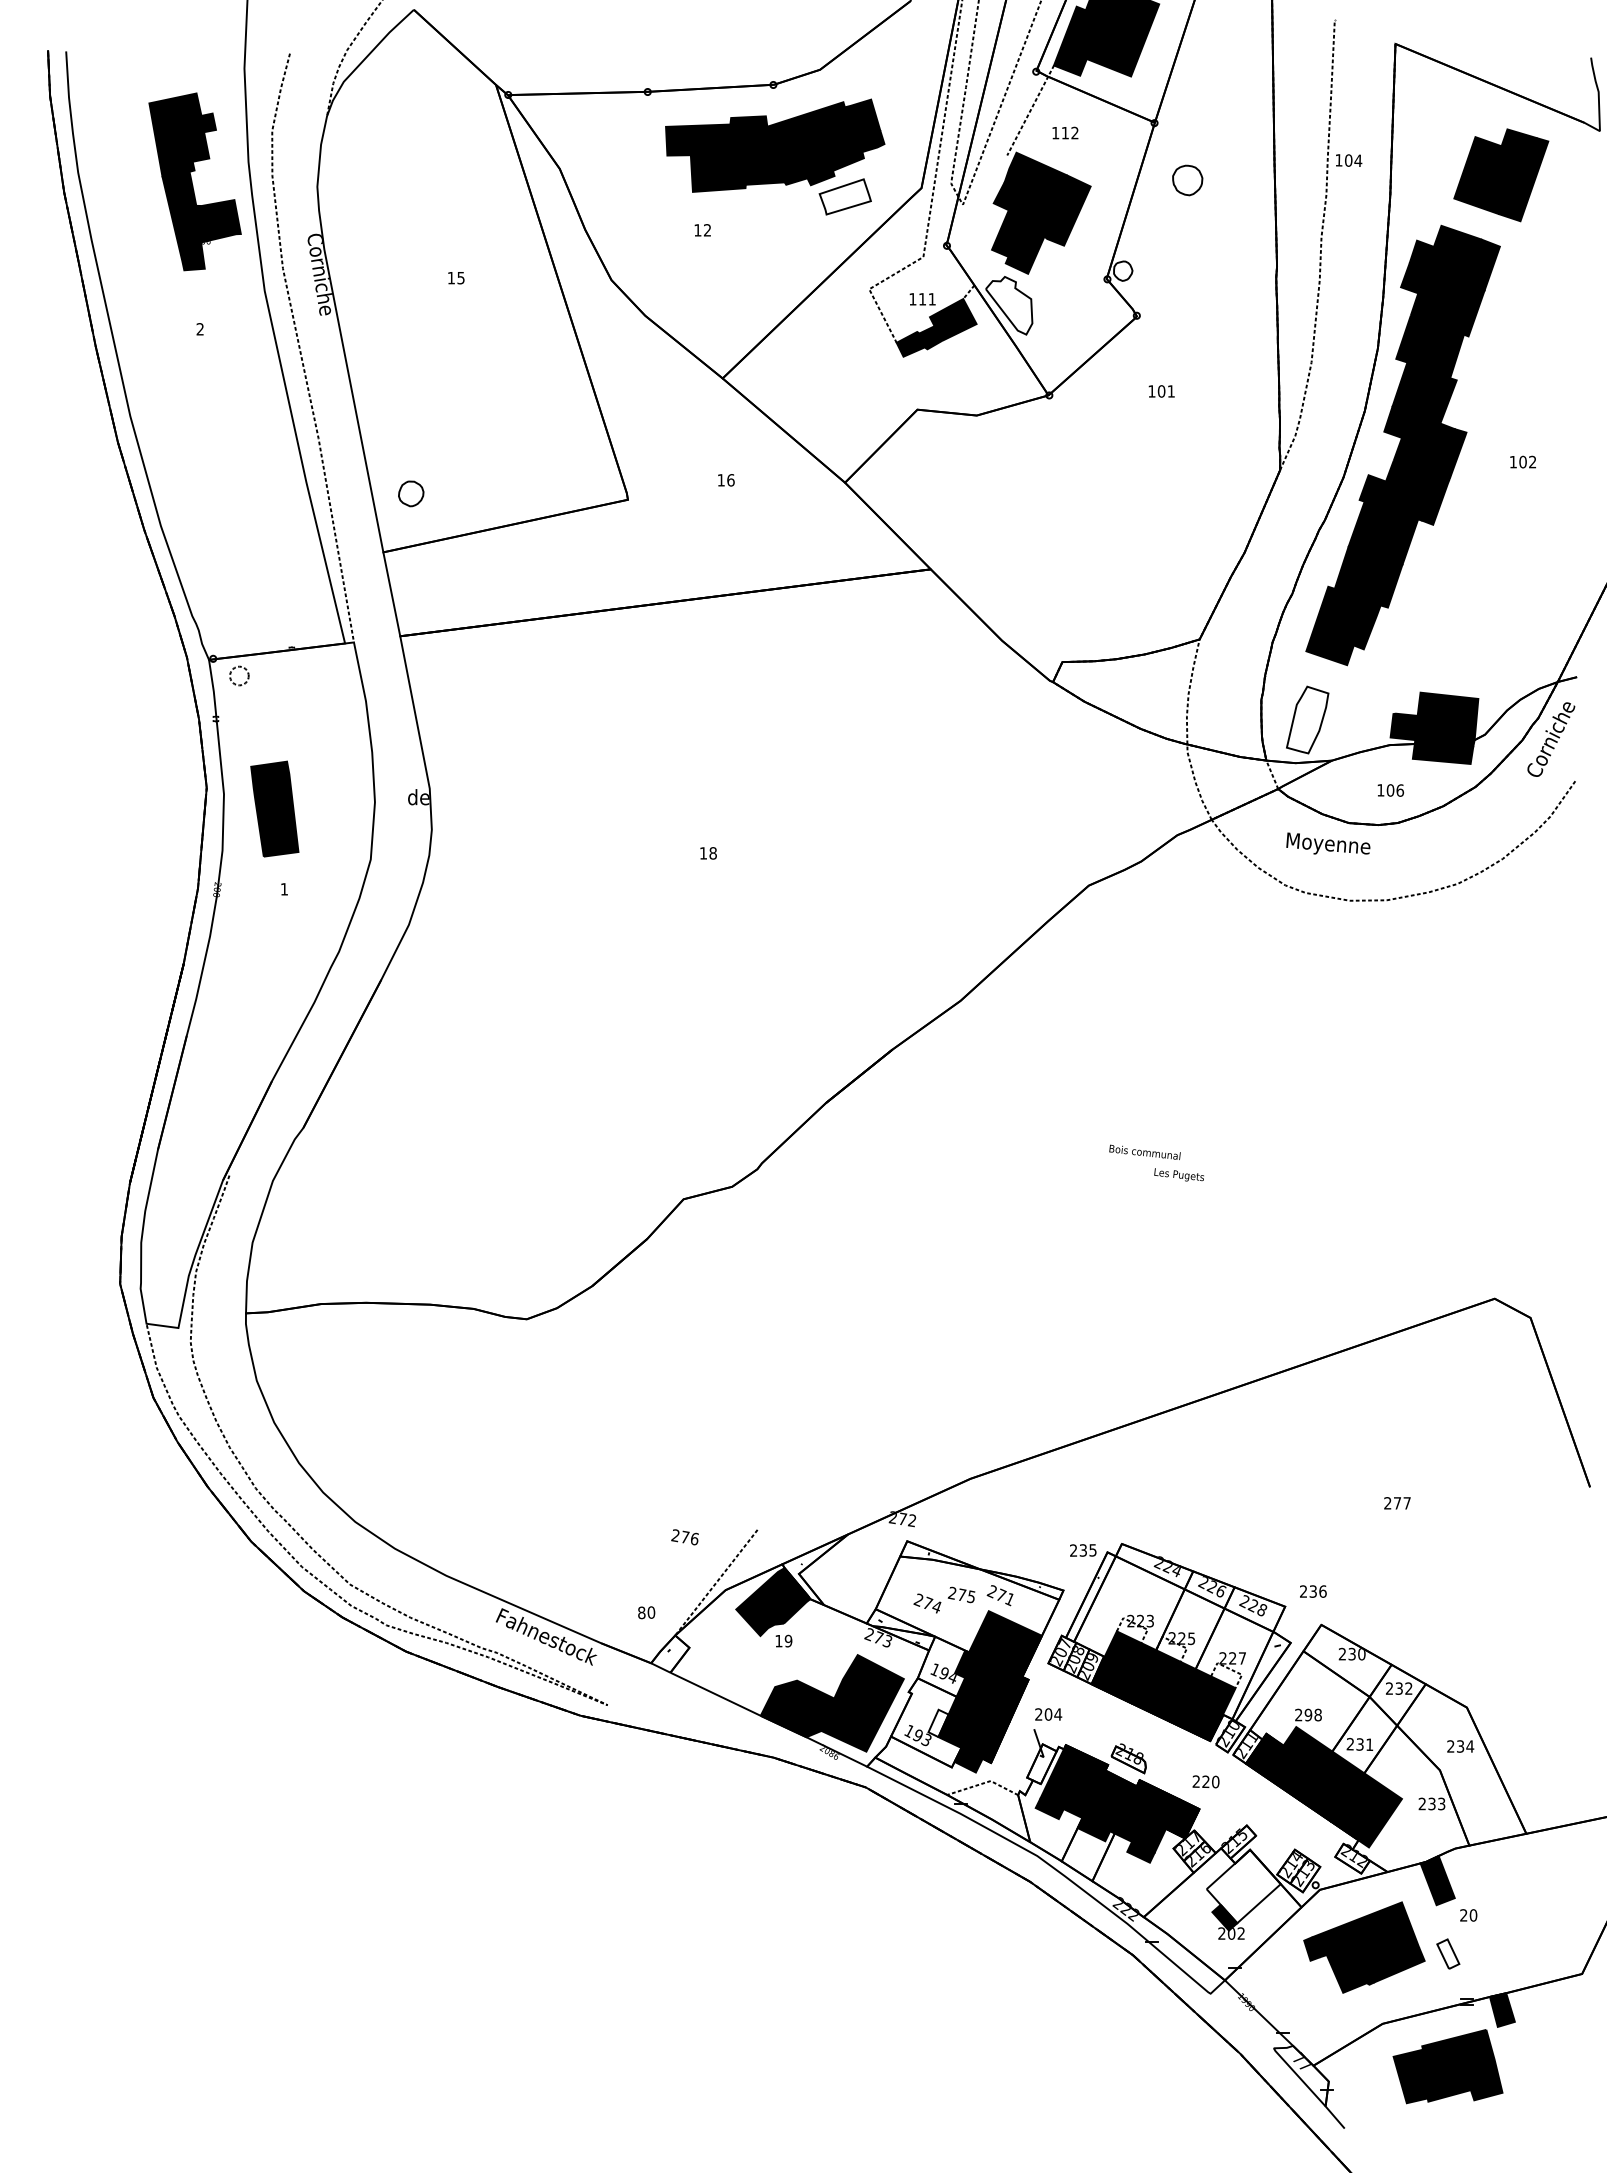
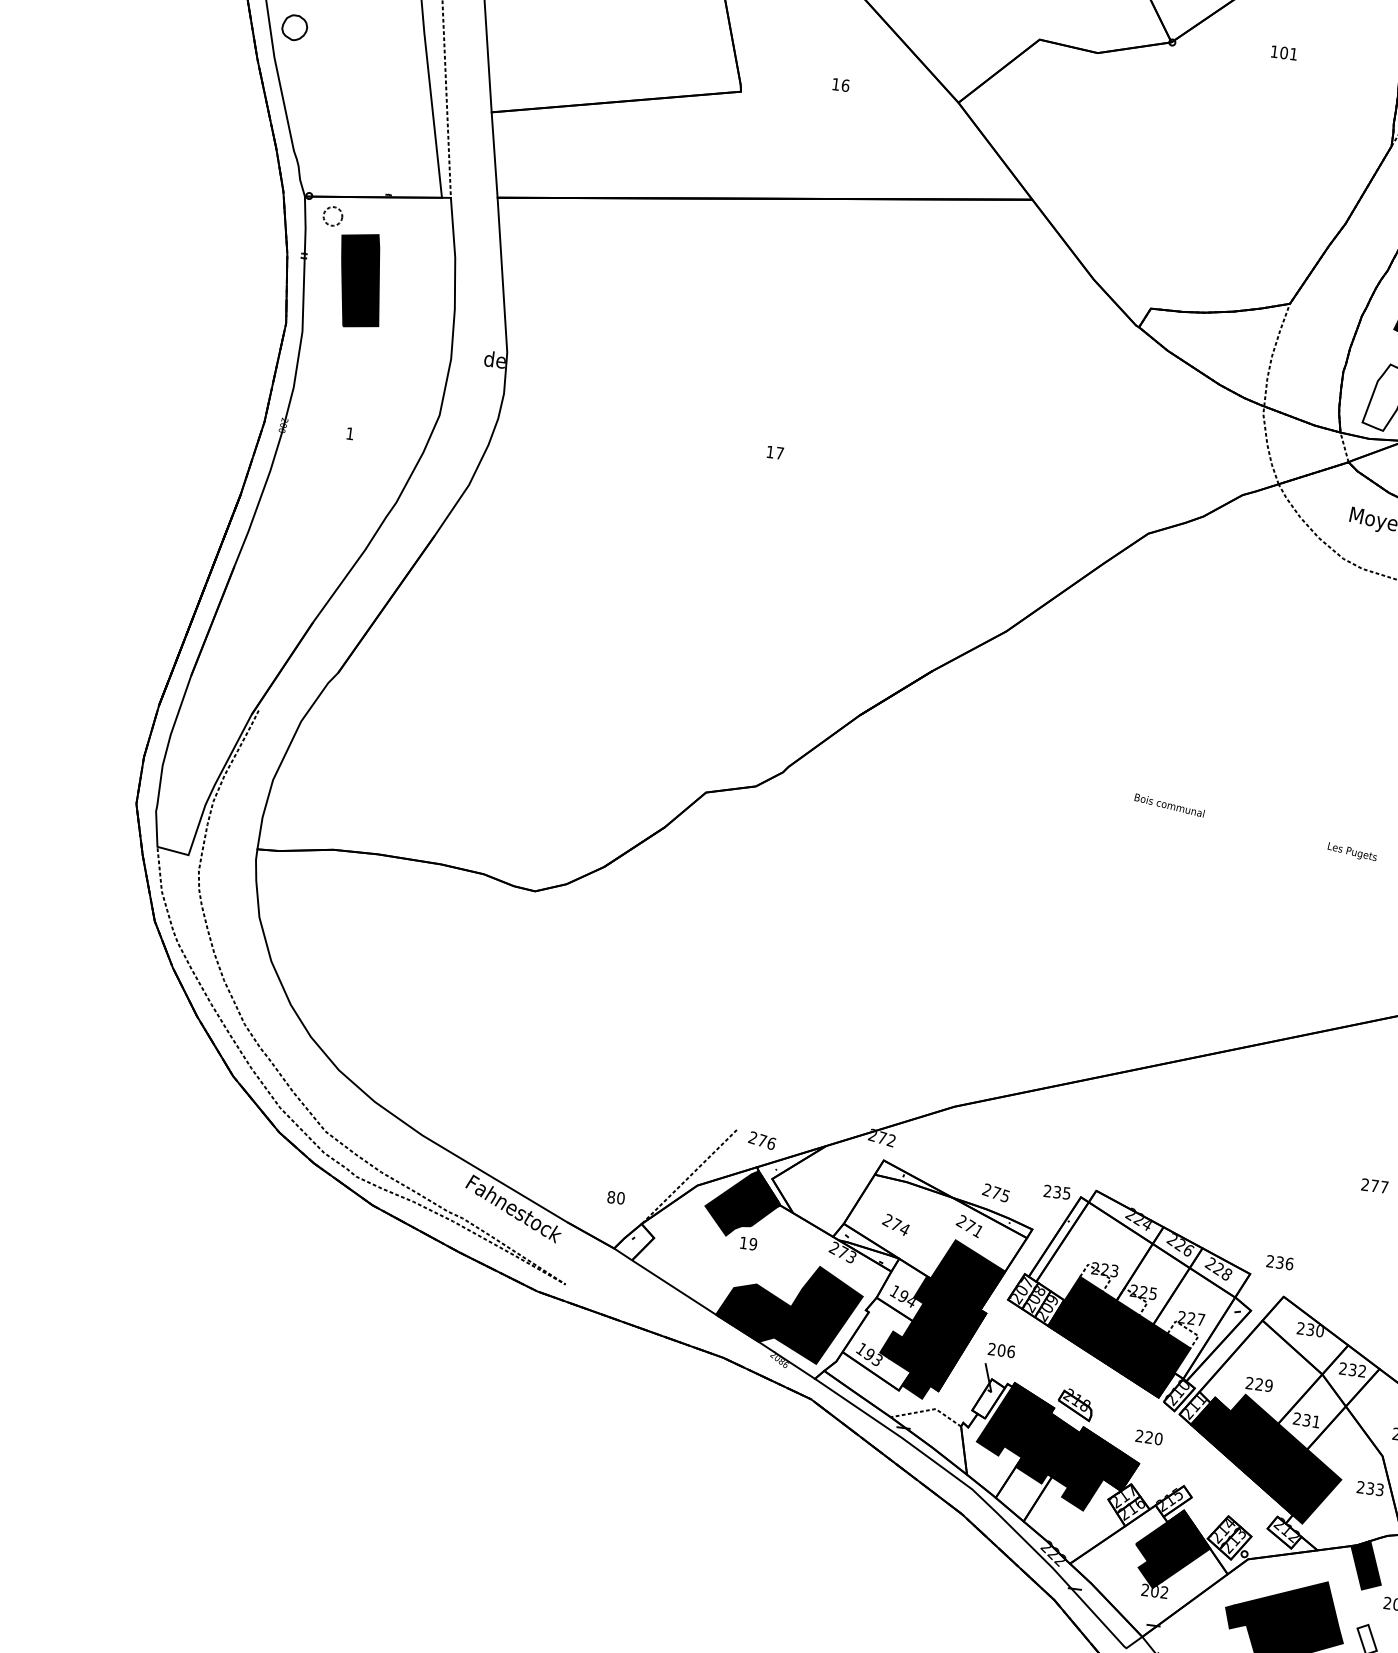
part: (411, 493) -> (295, 27), moved
part: (274, 808) -> (360, 279), moved
text: (712, 853) -> (779, 453), 18 -> 17
text: (1178, 1174) -> (1351, 851), moved
text: (684, 1537) -> (761, 1140), moved
text: (961, 1594) -> (995, 1192), moved
text: (1058, 1714) -> (1011, 1351), 204 -> 206
text: (1312, 1715) -> (1263, 1385), 298 -> 229
fill: (938, 1723) -> (891, 1345), added
fill: (1243, 1886) -> (1172, 1546), added

